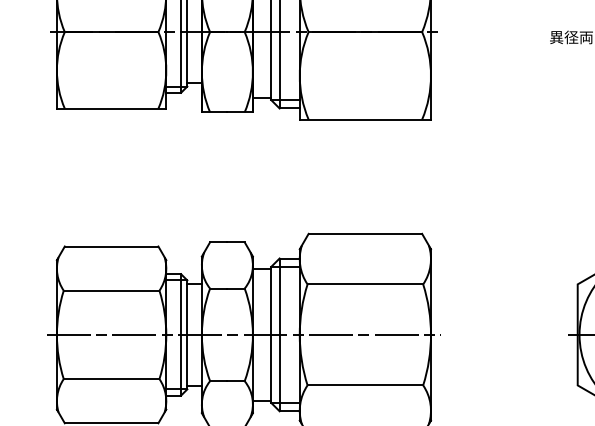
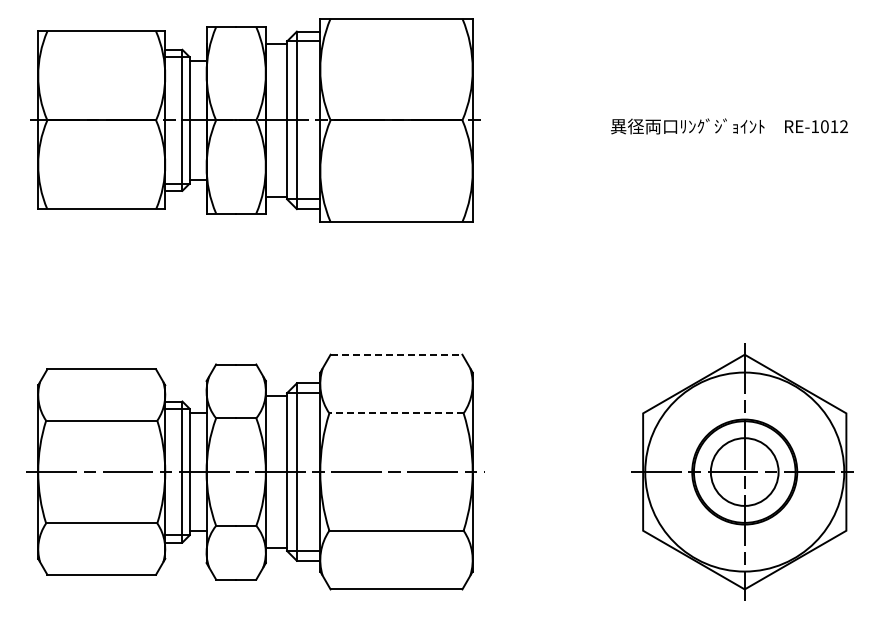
line: (365, 233) -> (396, 354), solid -> dashed
line: (365, 284) -> (396, 413), solid -> dashed

